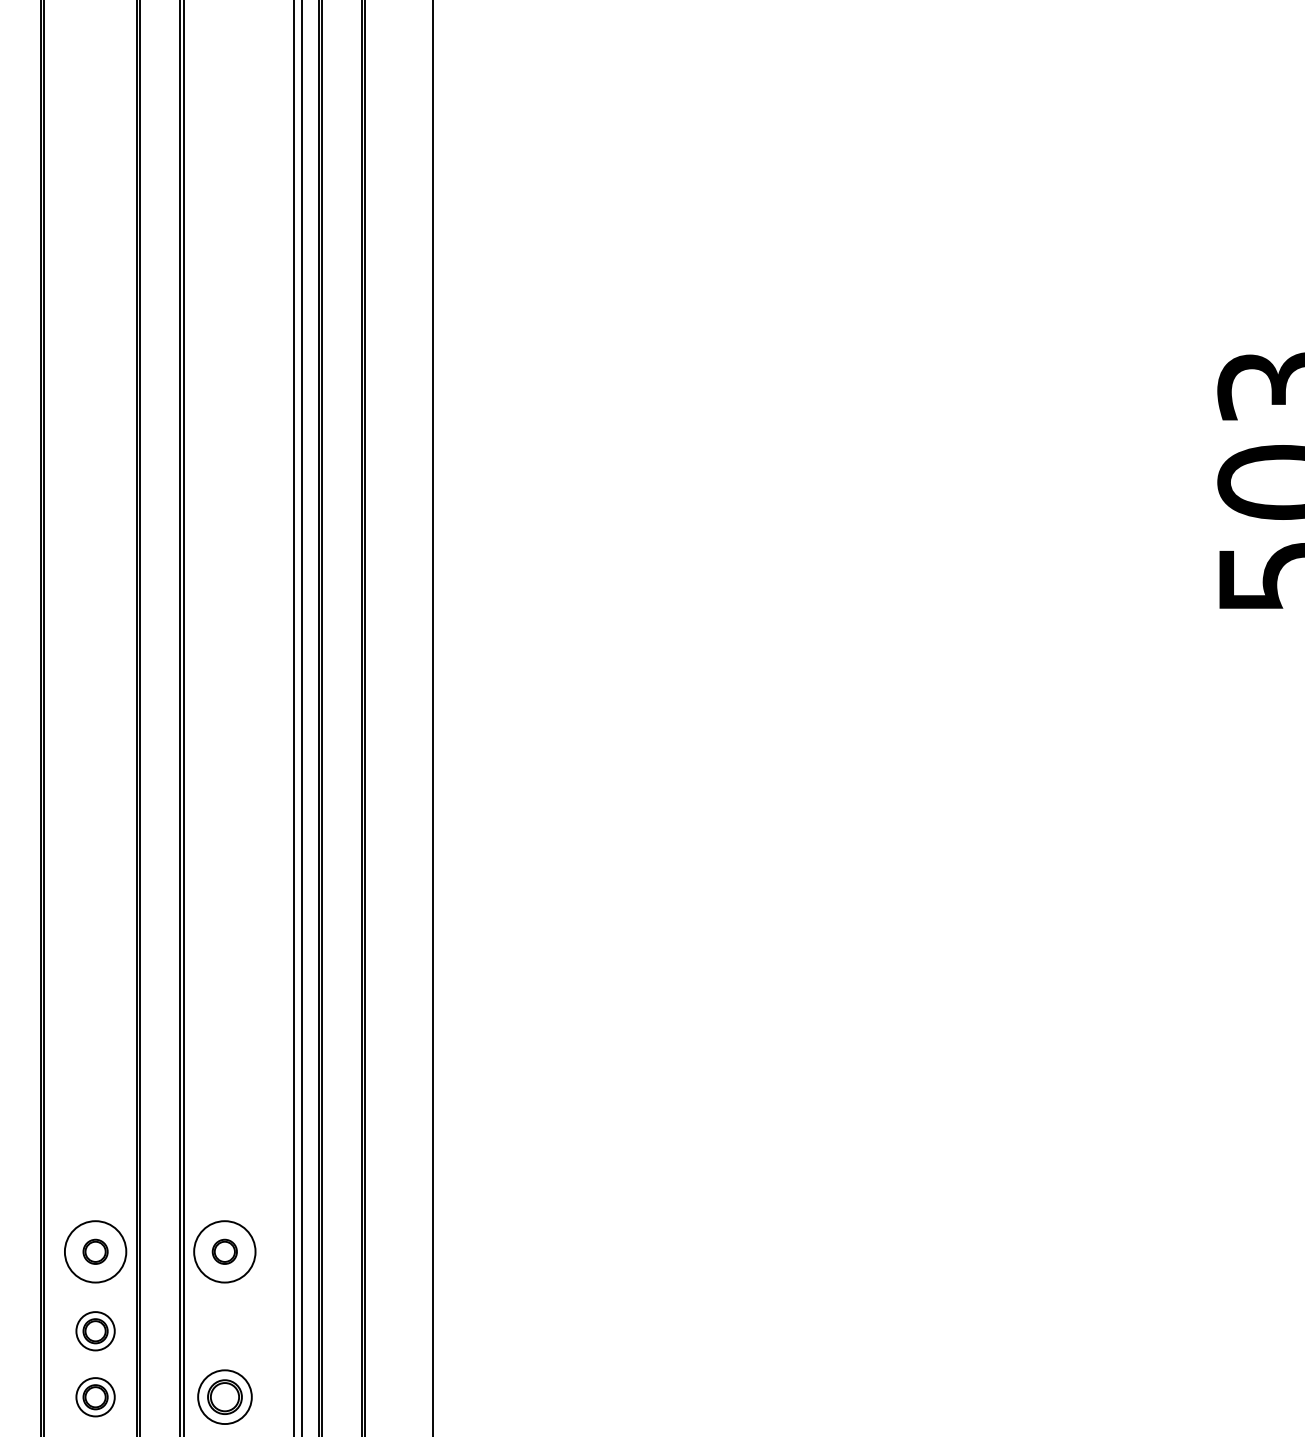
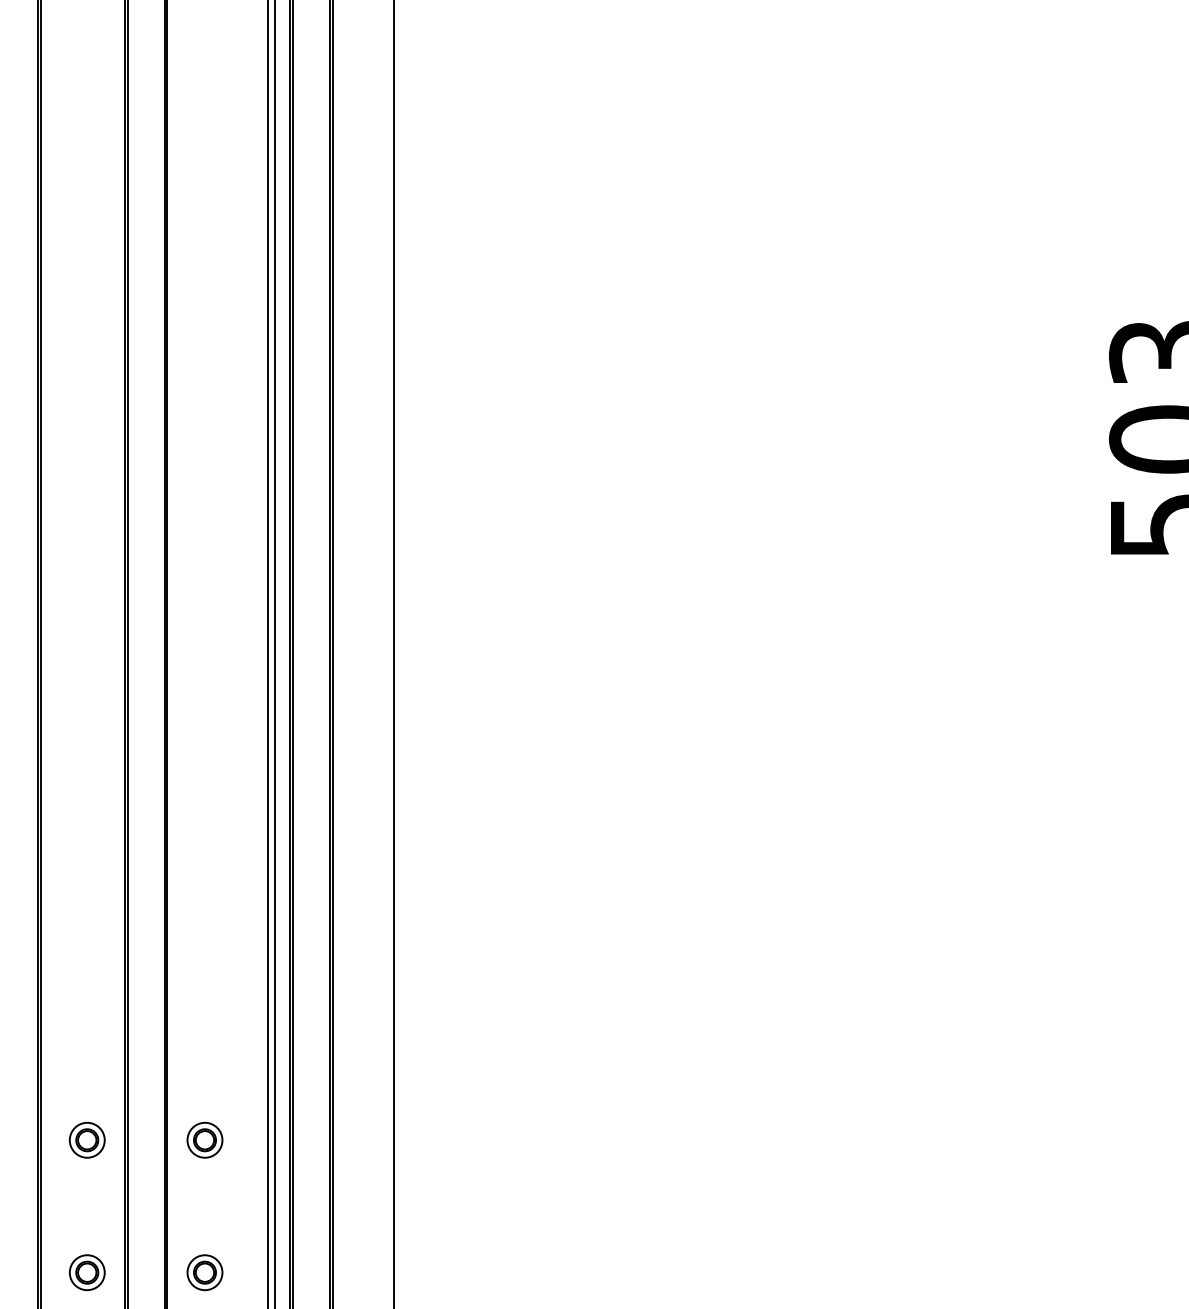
circle: (95, 1251) -> (87, 1139), size x0.62
circle: (224, 1251) -> (204, 1139), size x0.62
part: (95, 1331) -> (87, 1212), removed
part: (224, 1397) -> (204, 1272), size x0.71

